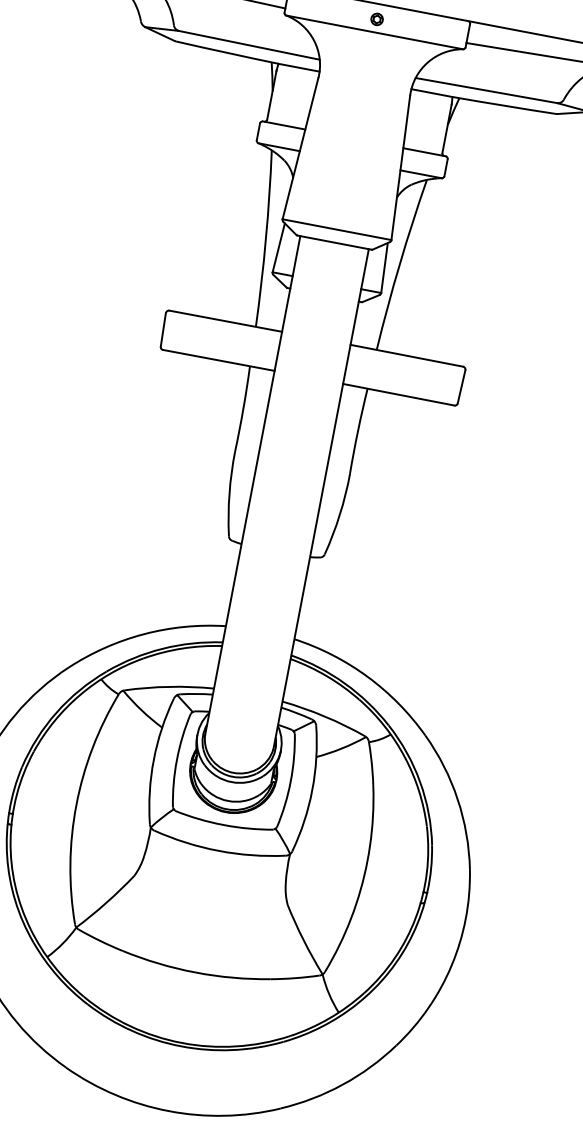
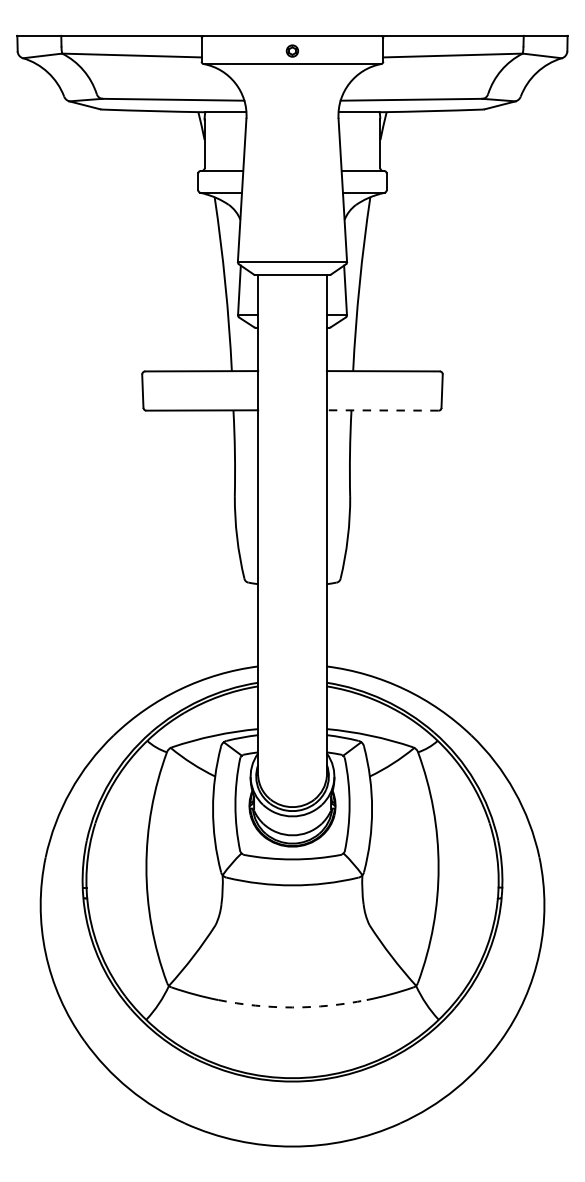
line: (398, 394) -> (382, 410), solid -> dashed
arc: (195, 972) -> (292, 1007), solid -> dashed

